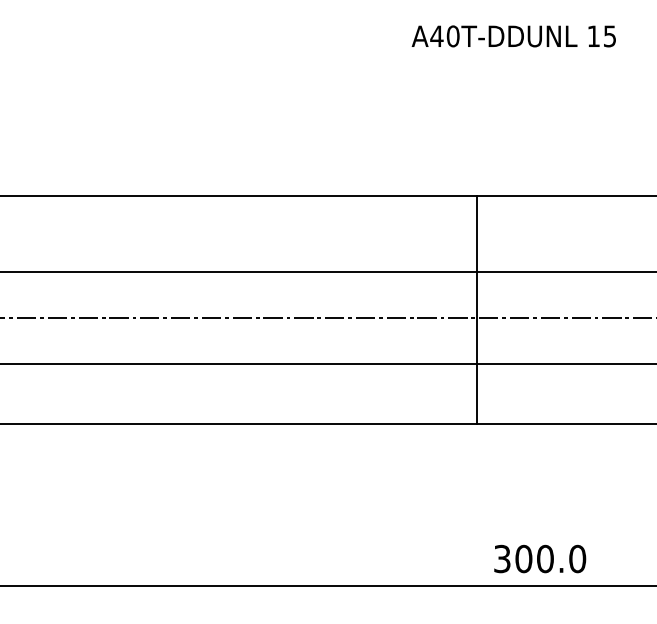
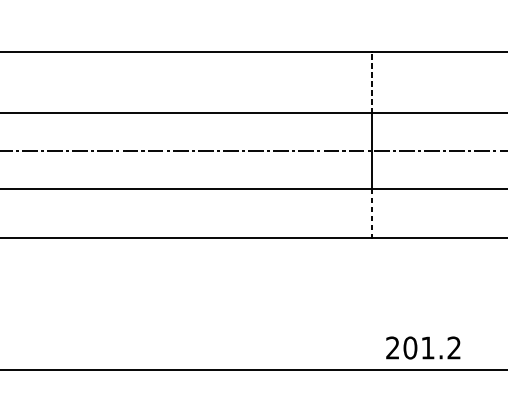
line: (476, 233) -> (371, 82), solid -> dashed
line: (476, 394) -> (371, 213), solid -> dashed
text: (540, 558) -> (423, 347), 300.0 -> 201.2

